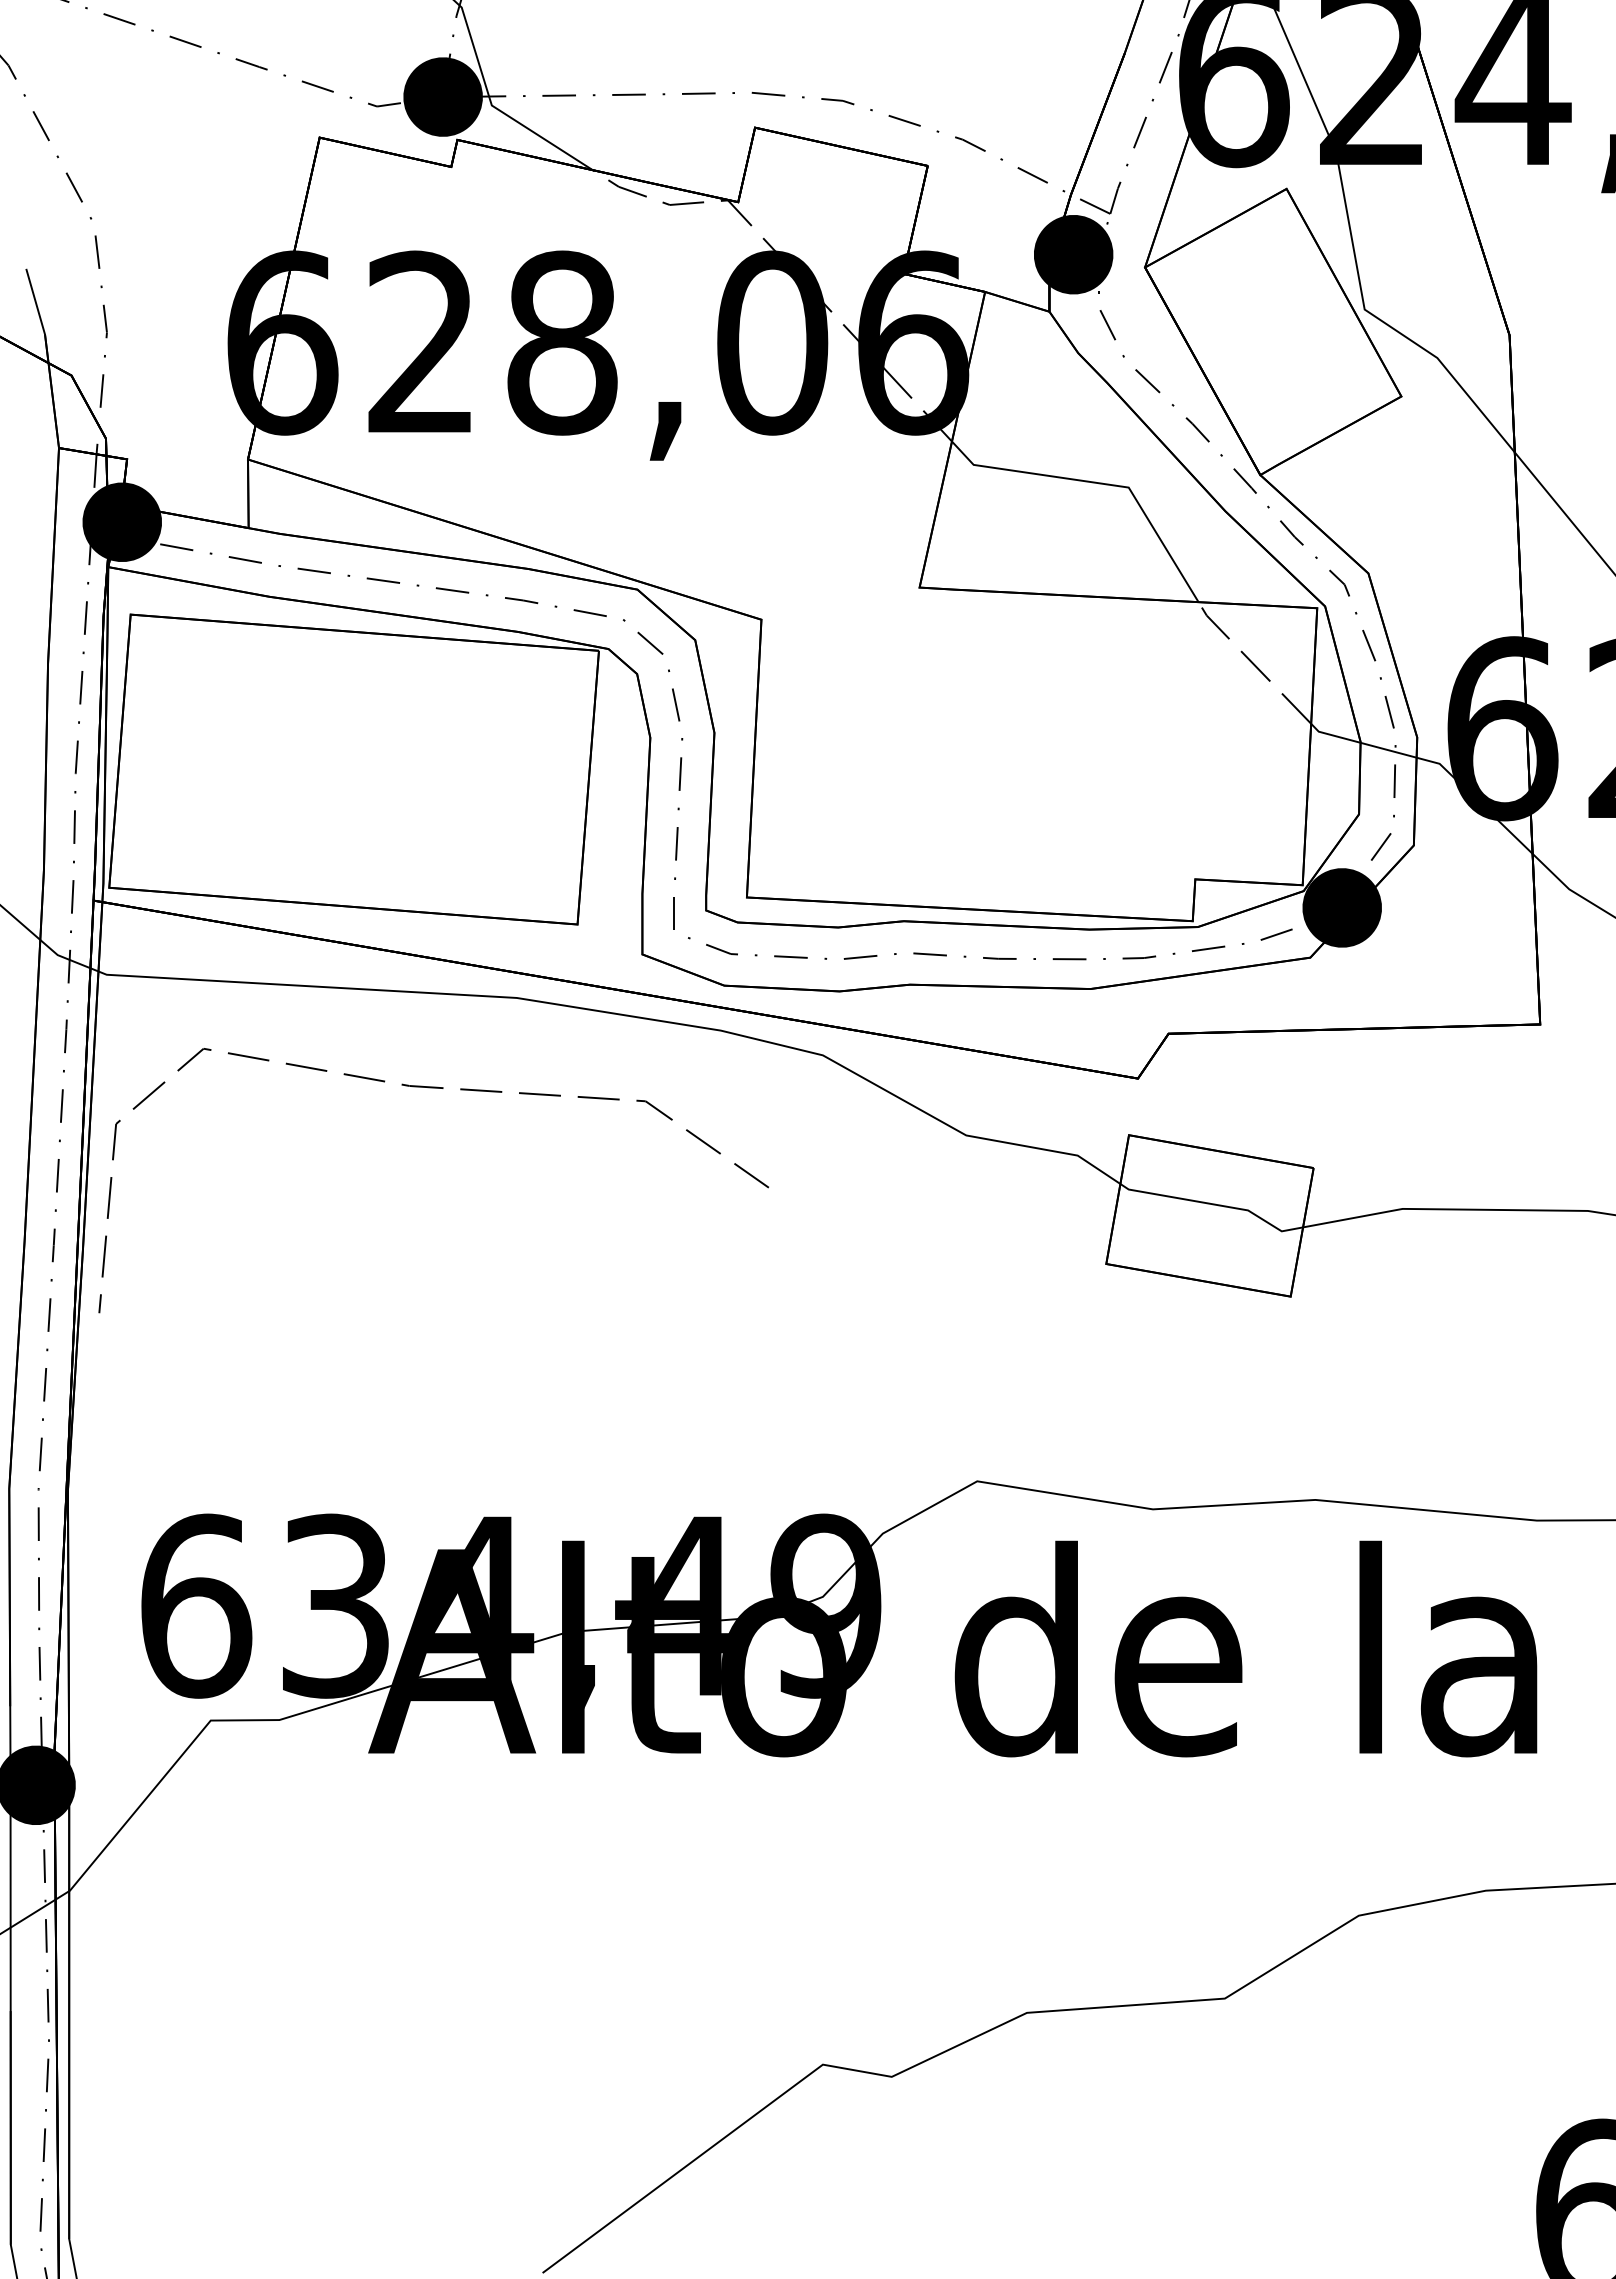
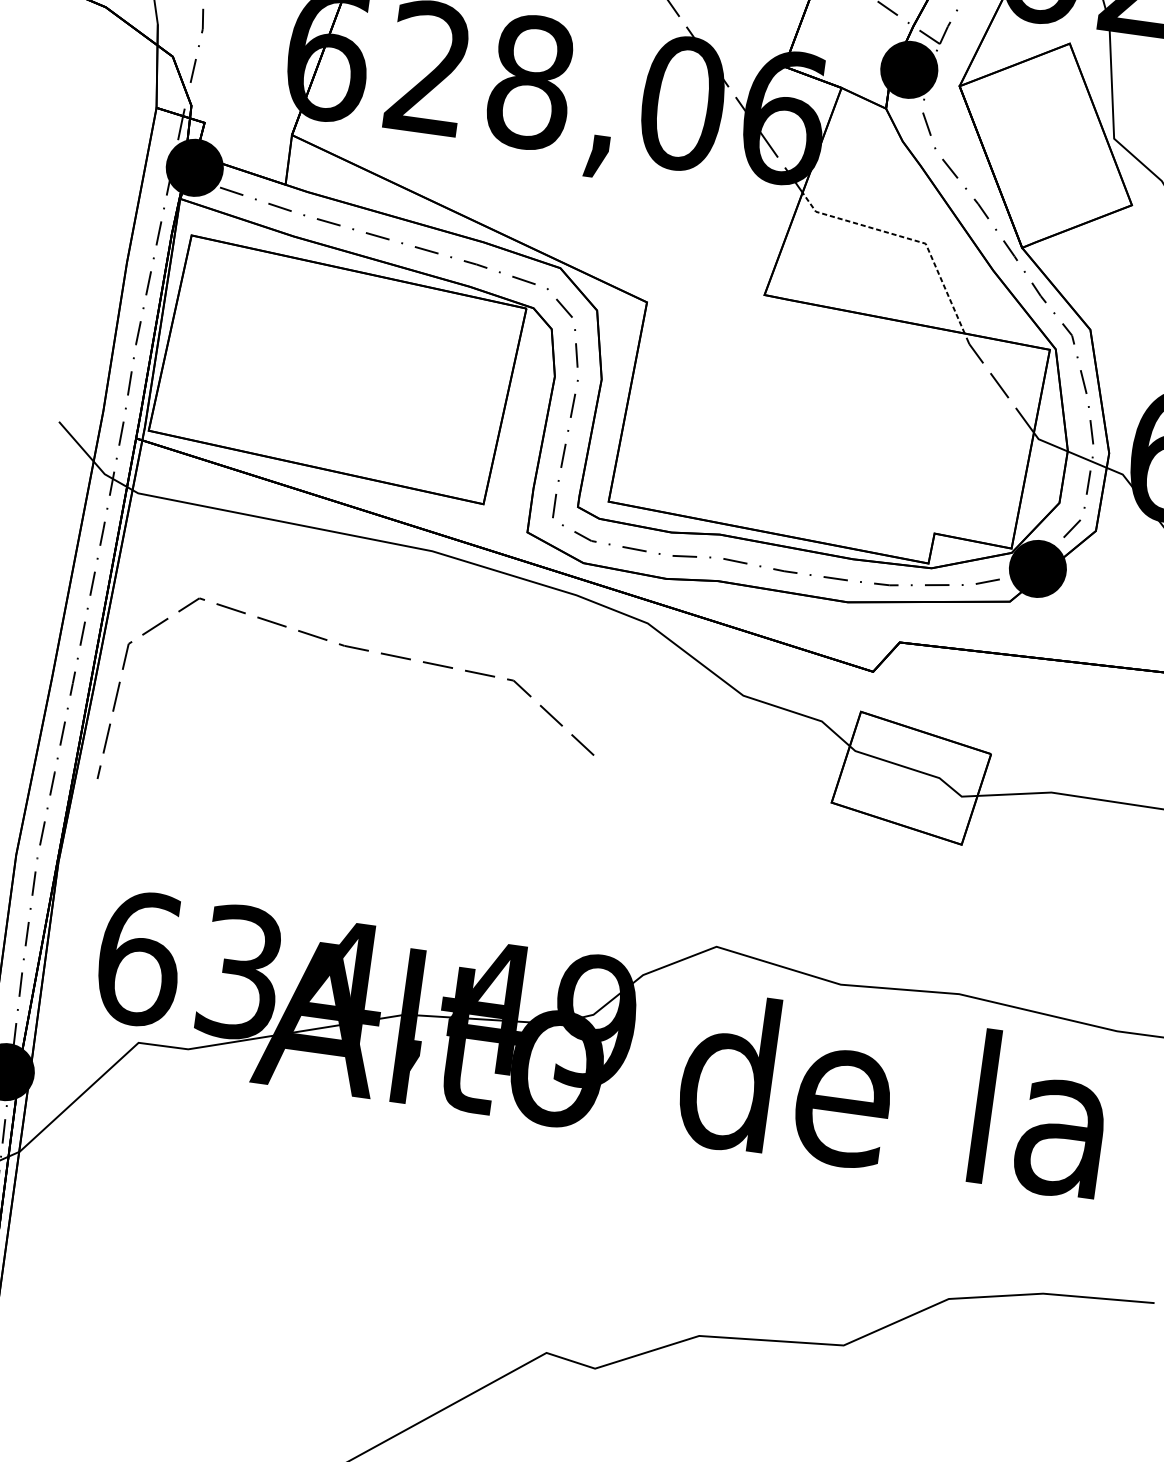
line: (1102, 483) -> (907, 238), solid -> dashed
curve: (433, 1088) -> (361, 650), moved

